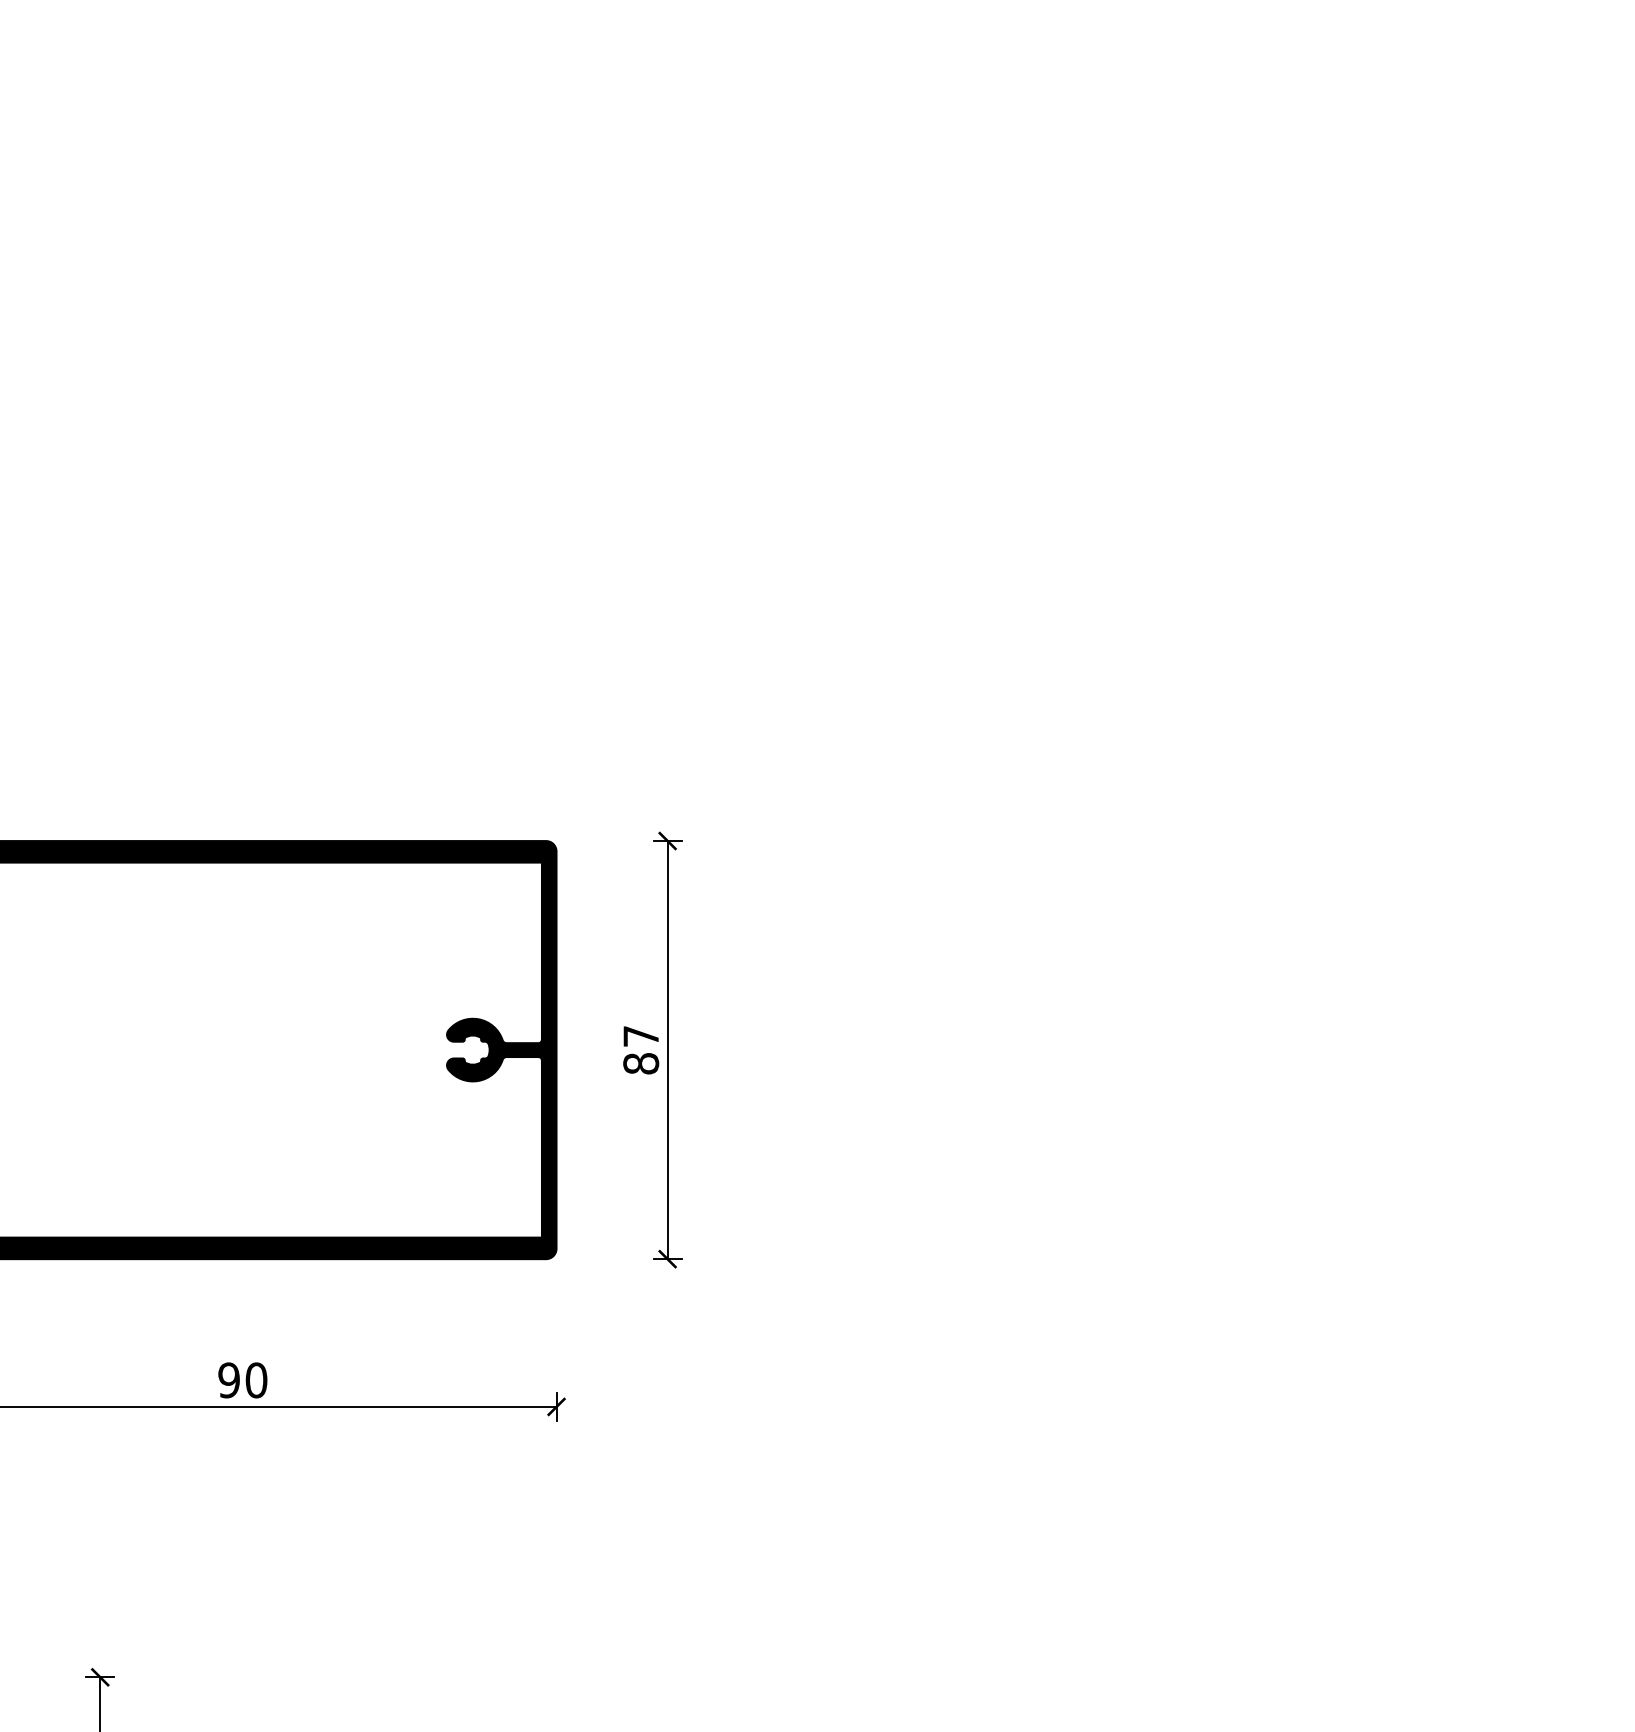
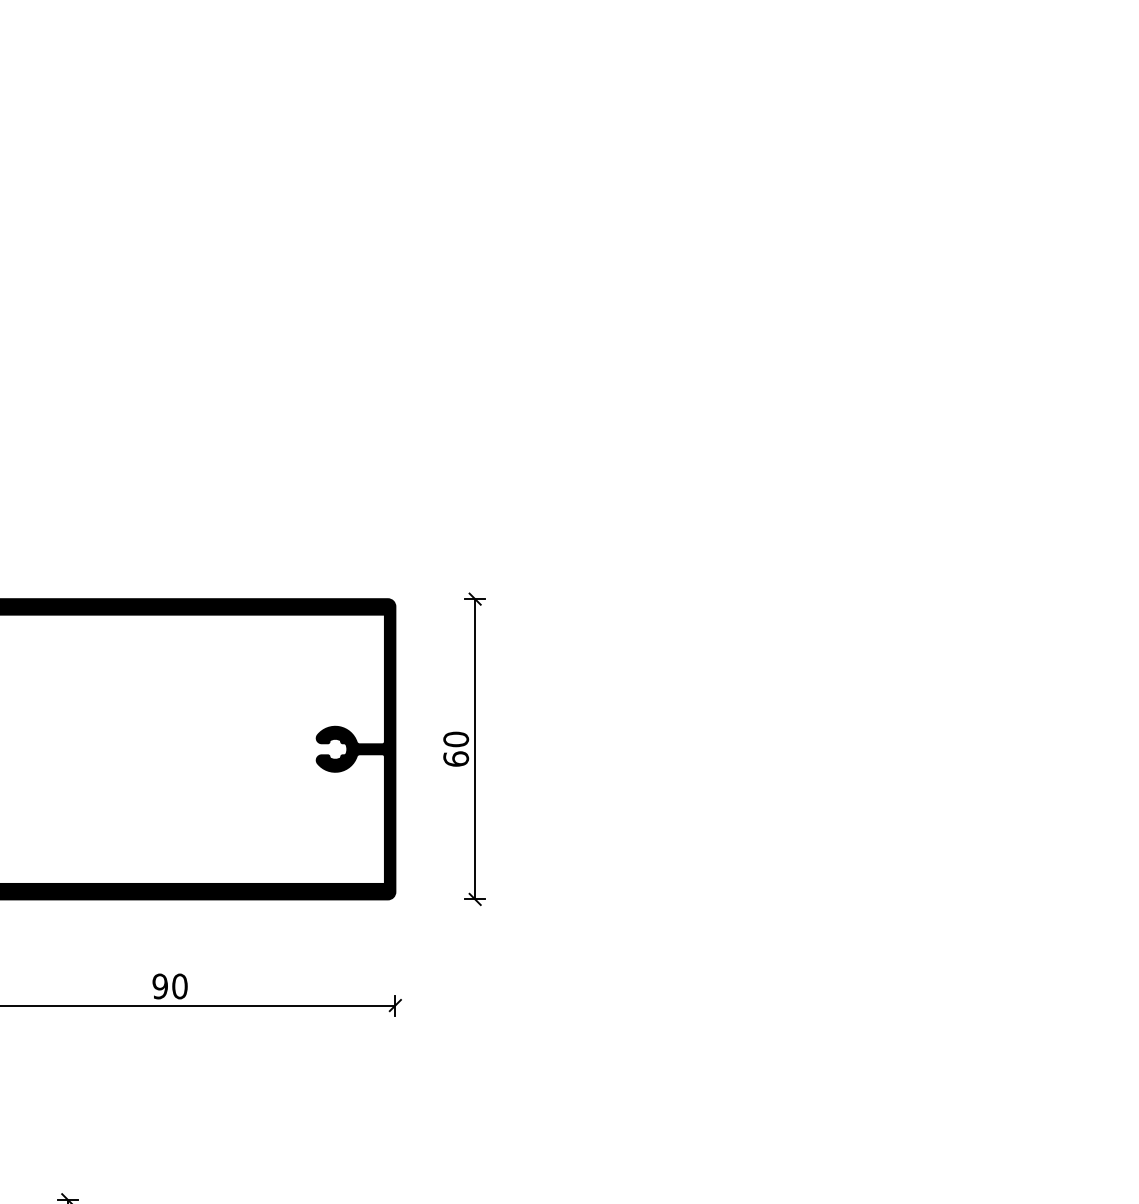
text: (641, 1049) -> (456, 748), 87 -> 60

